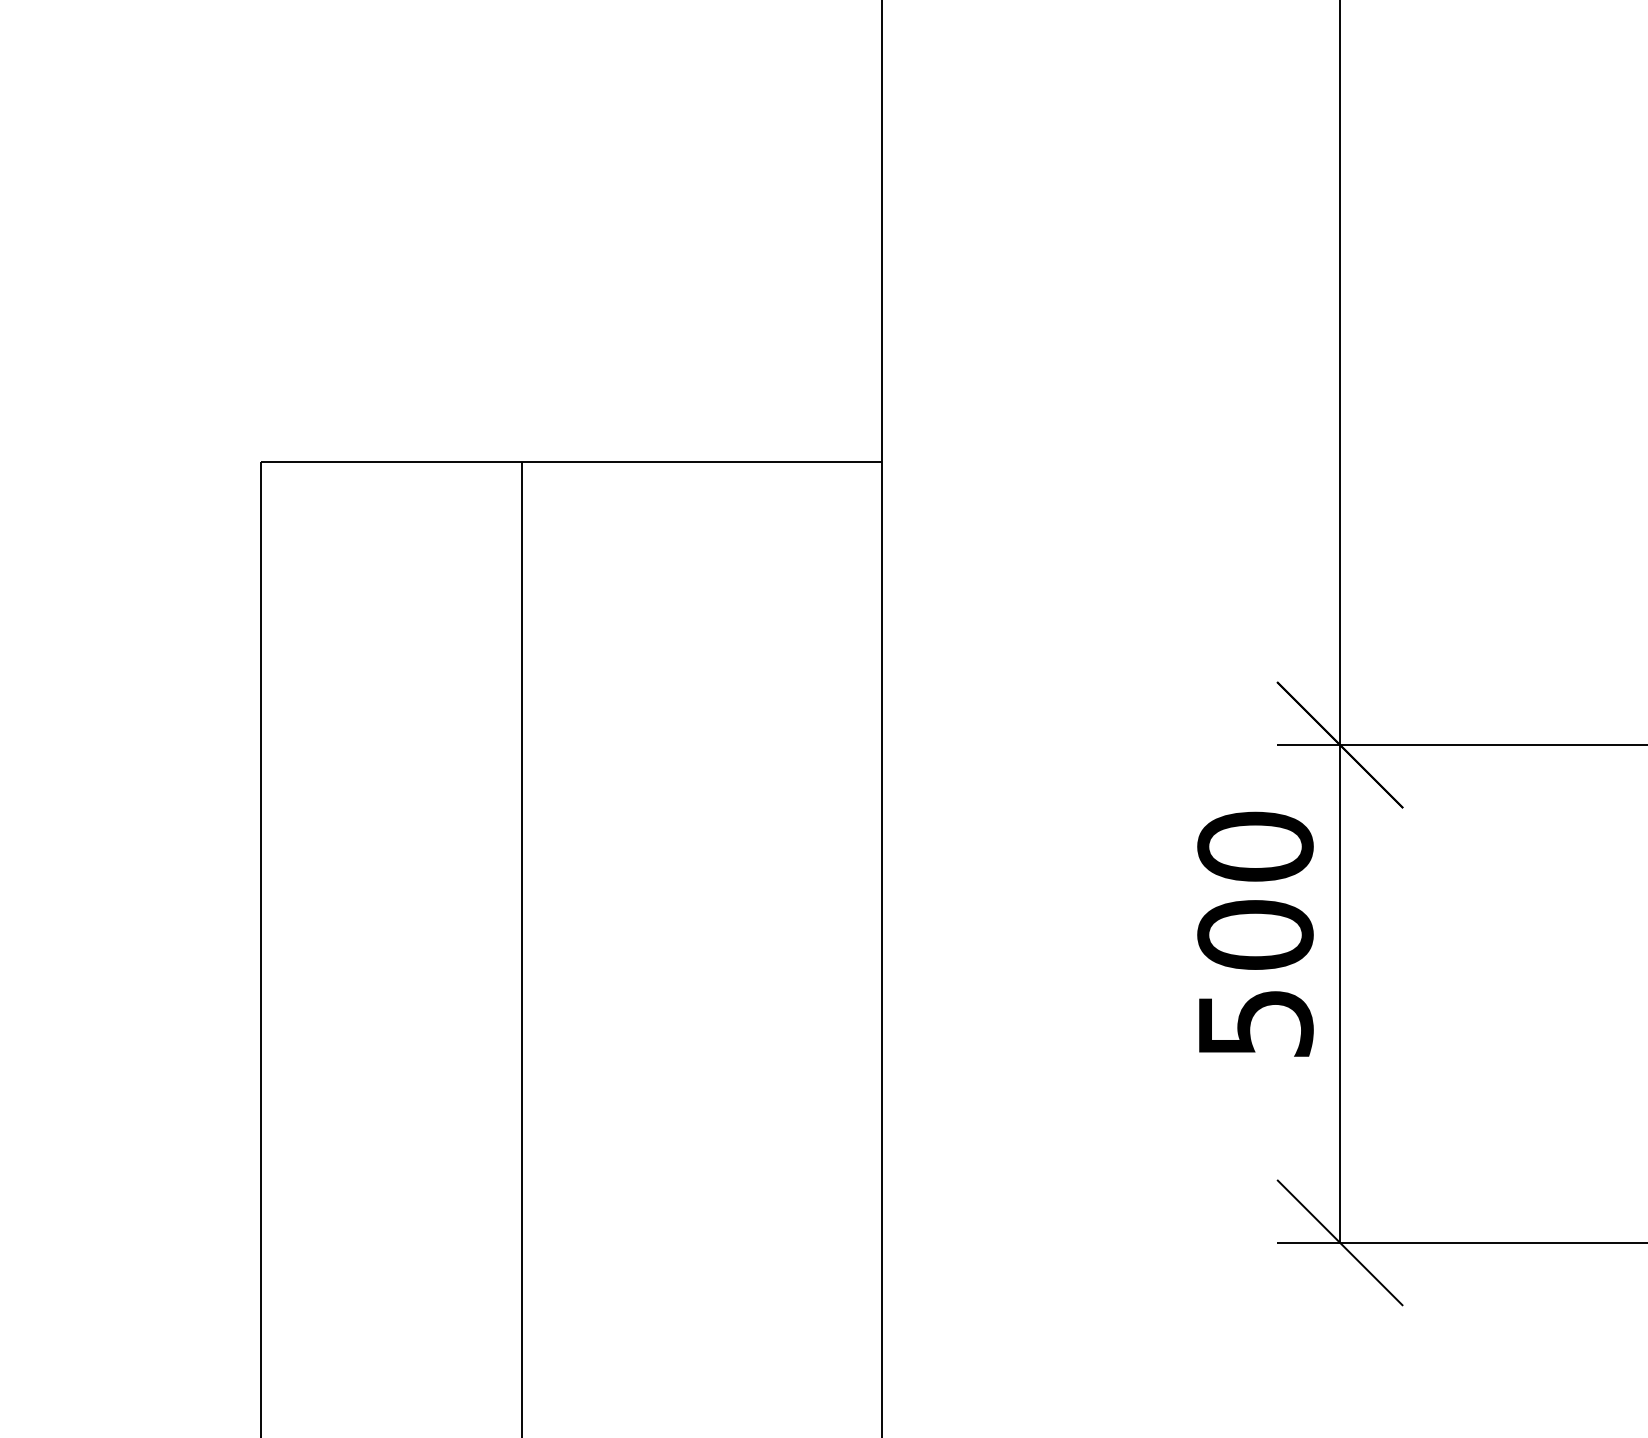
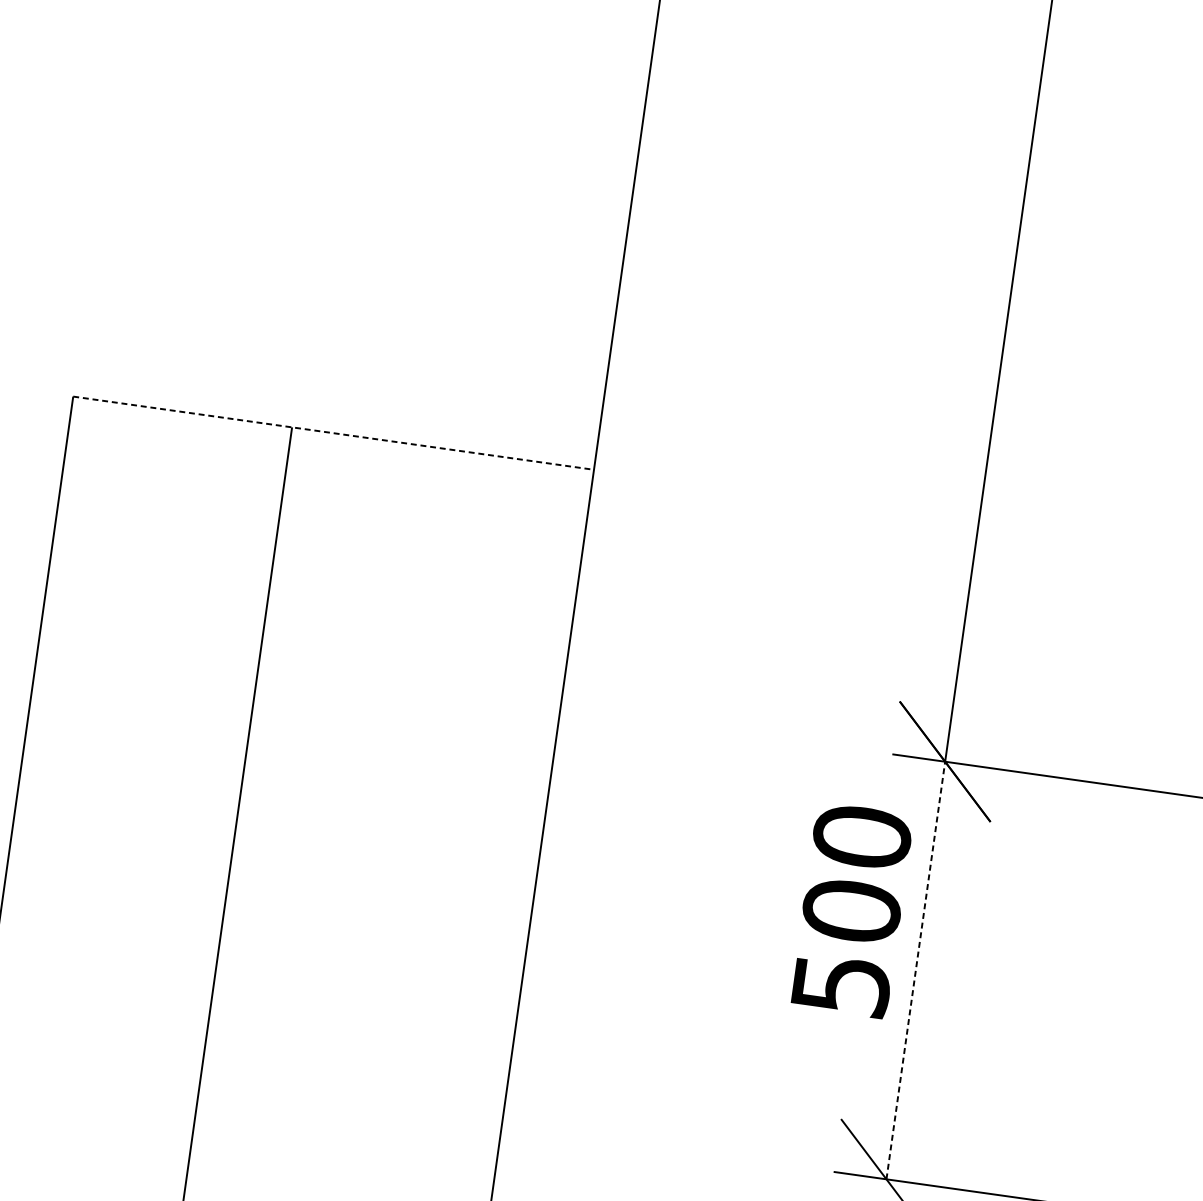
line: (571, 461) -> (333, 433), solid -> dashed
line: (1340, 994) -> (916, 970), solid -> dashed

